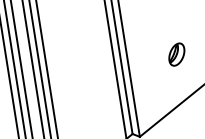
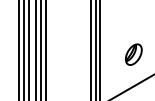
part: (176, 54) -> (133, 54), size x1.43

